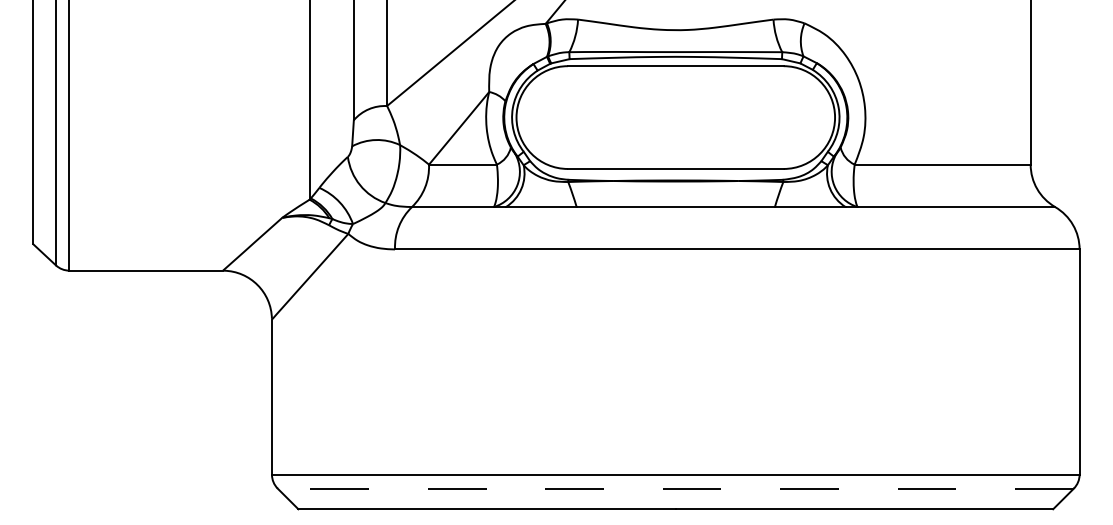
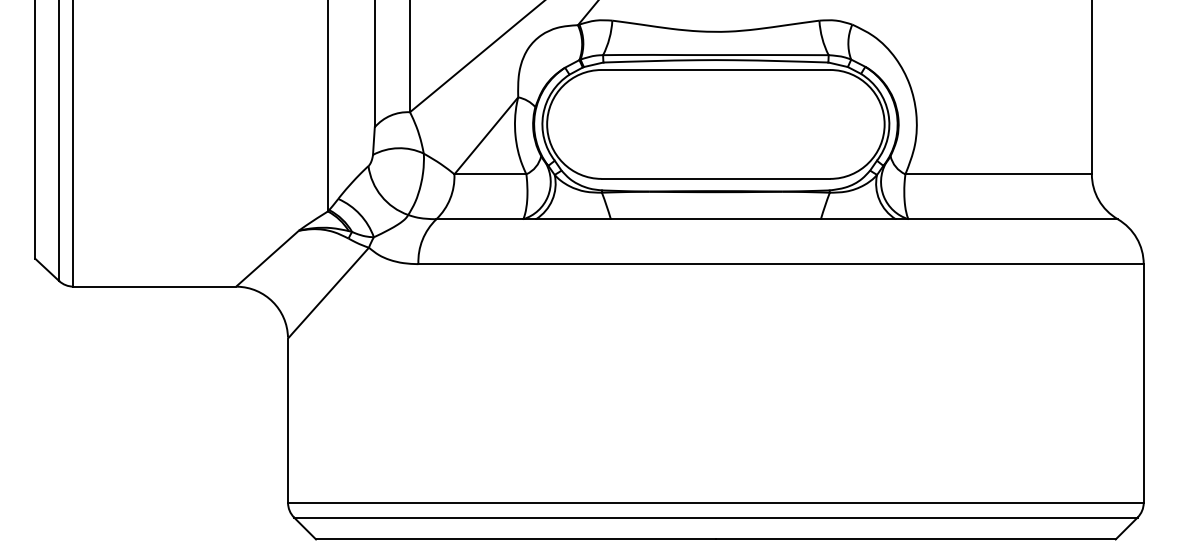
line: (675, 488) -> (715, 517), dashed -> solid

